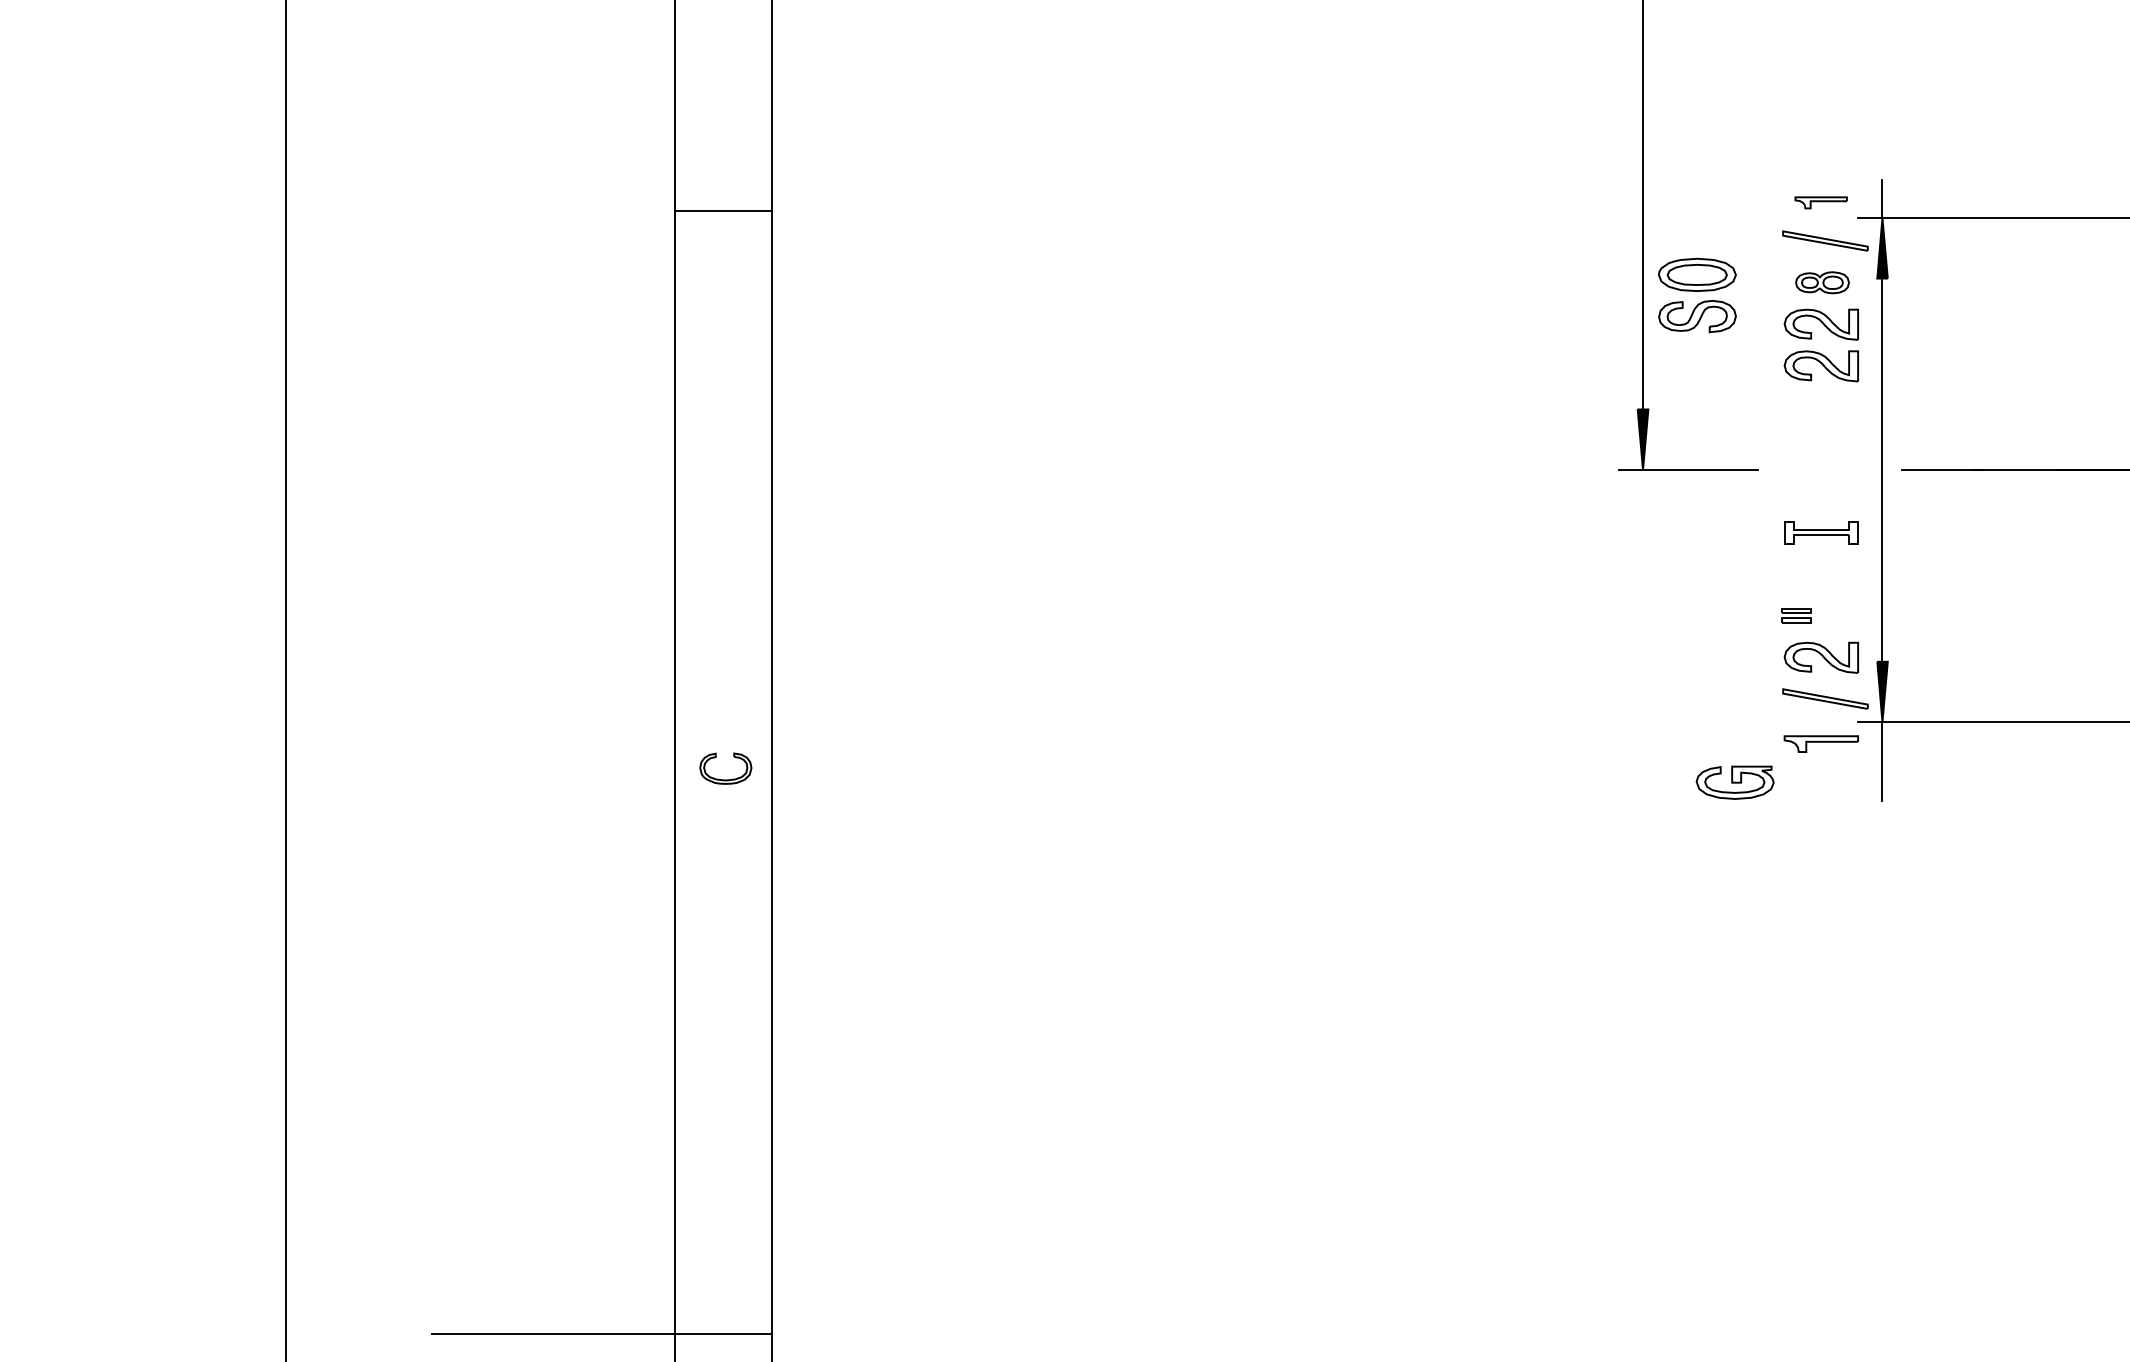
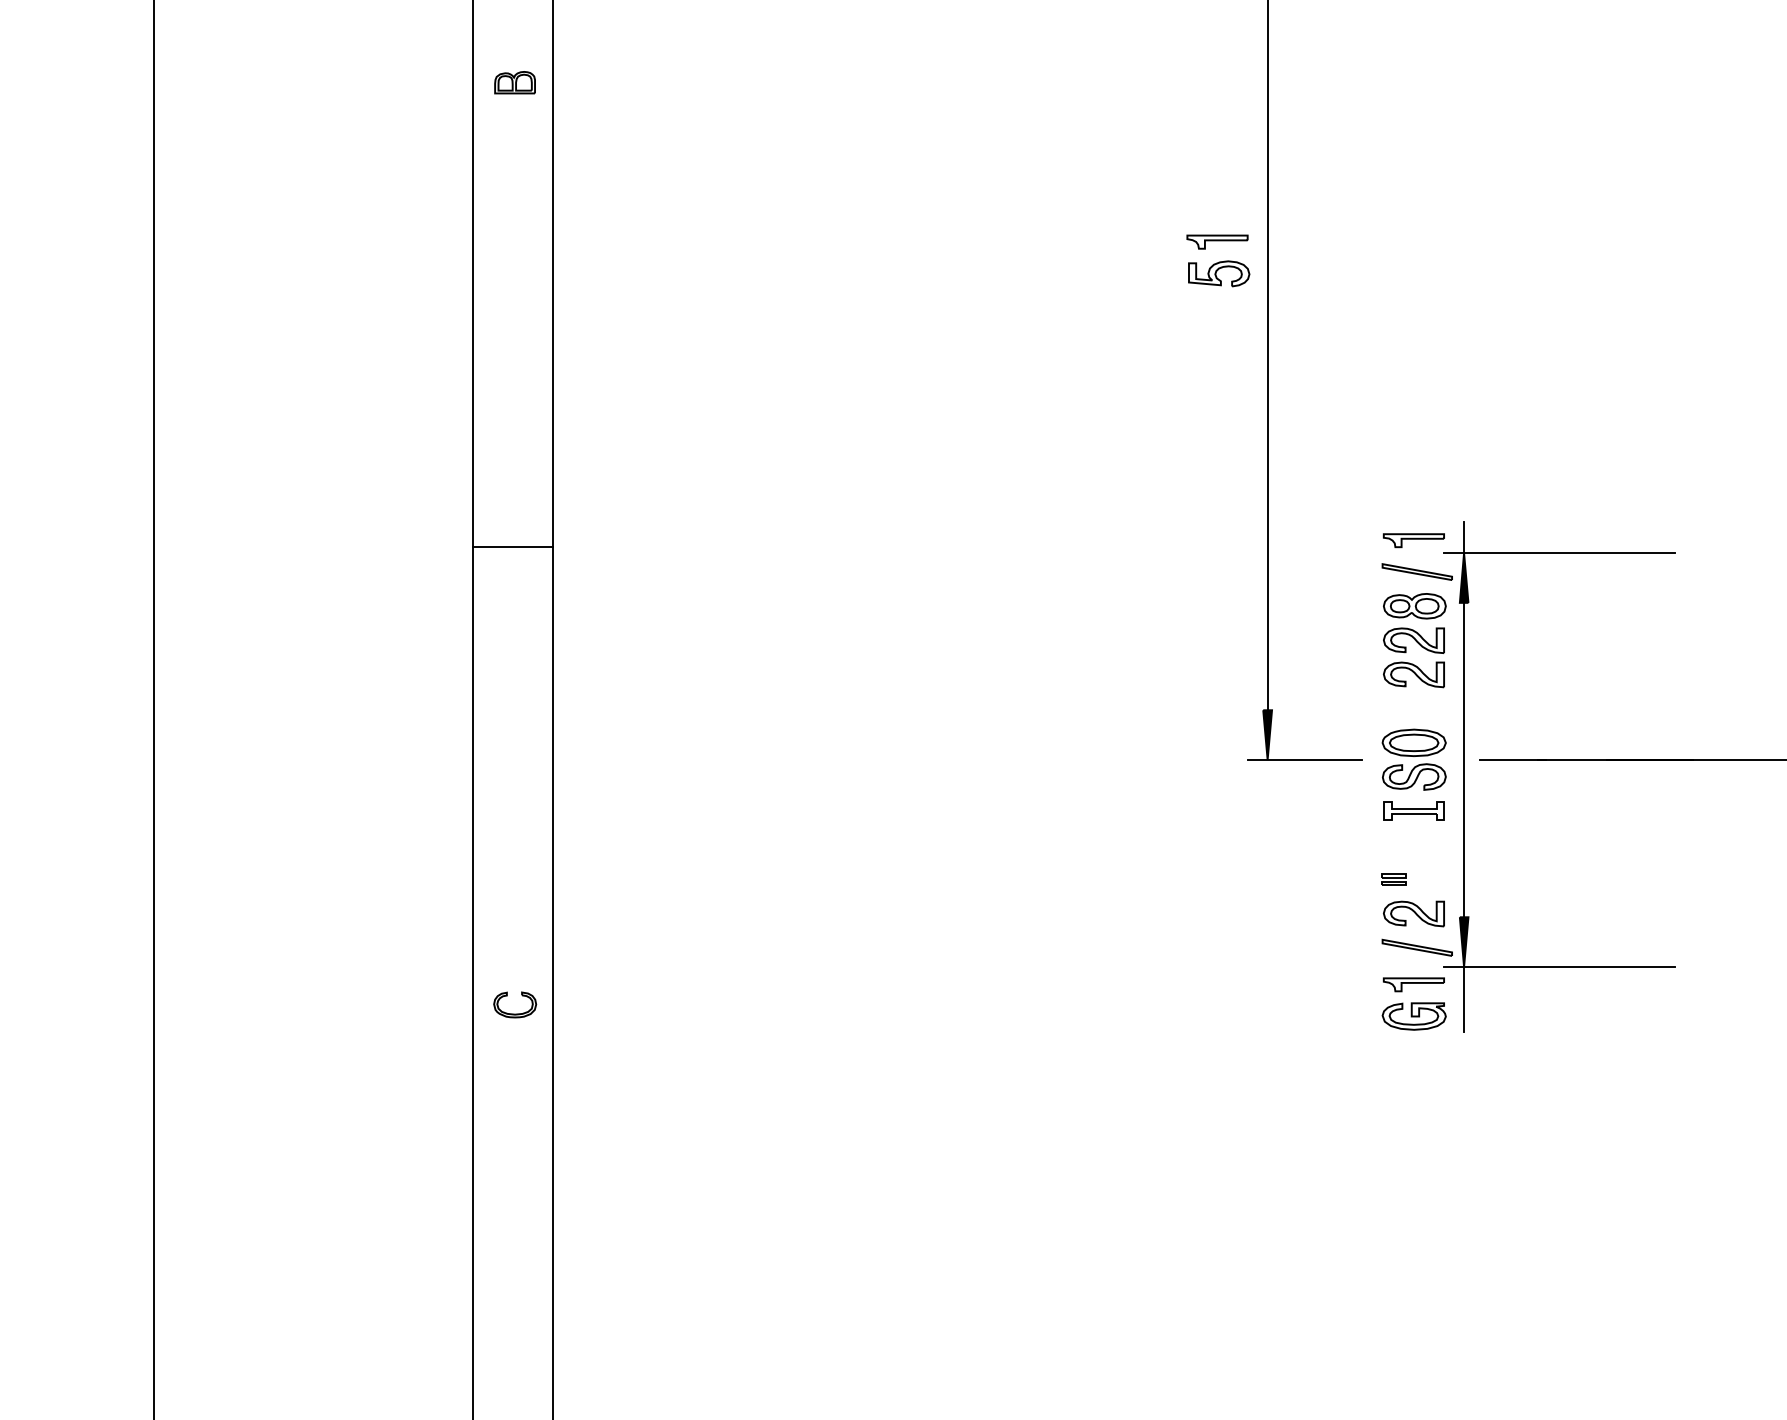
part: (1820, 202) -> (1413, 540), size x1.43
part: (1822, 282) -> (1414, 606), size x1.43
part: (1696, 295) -> (1413, 759), moved
part: (1734, 782) -> (1413, 1016), moved

